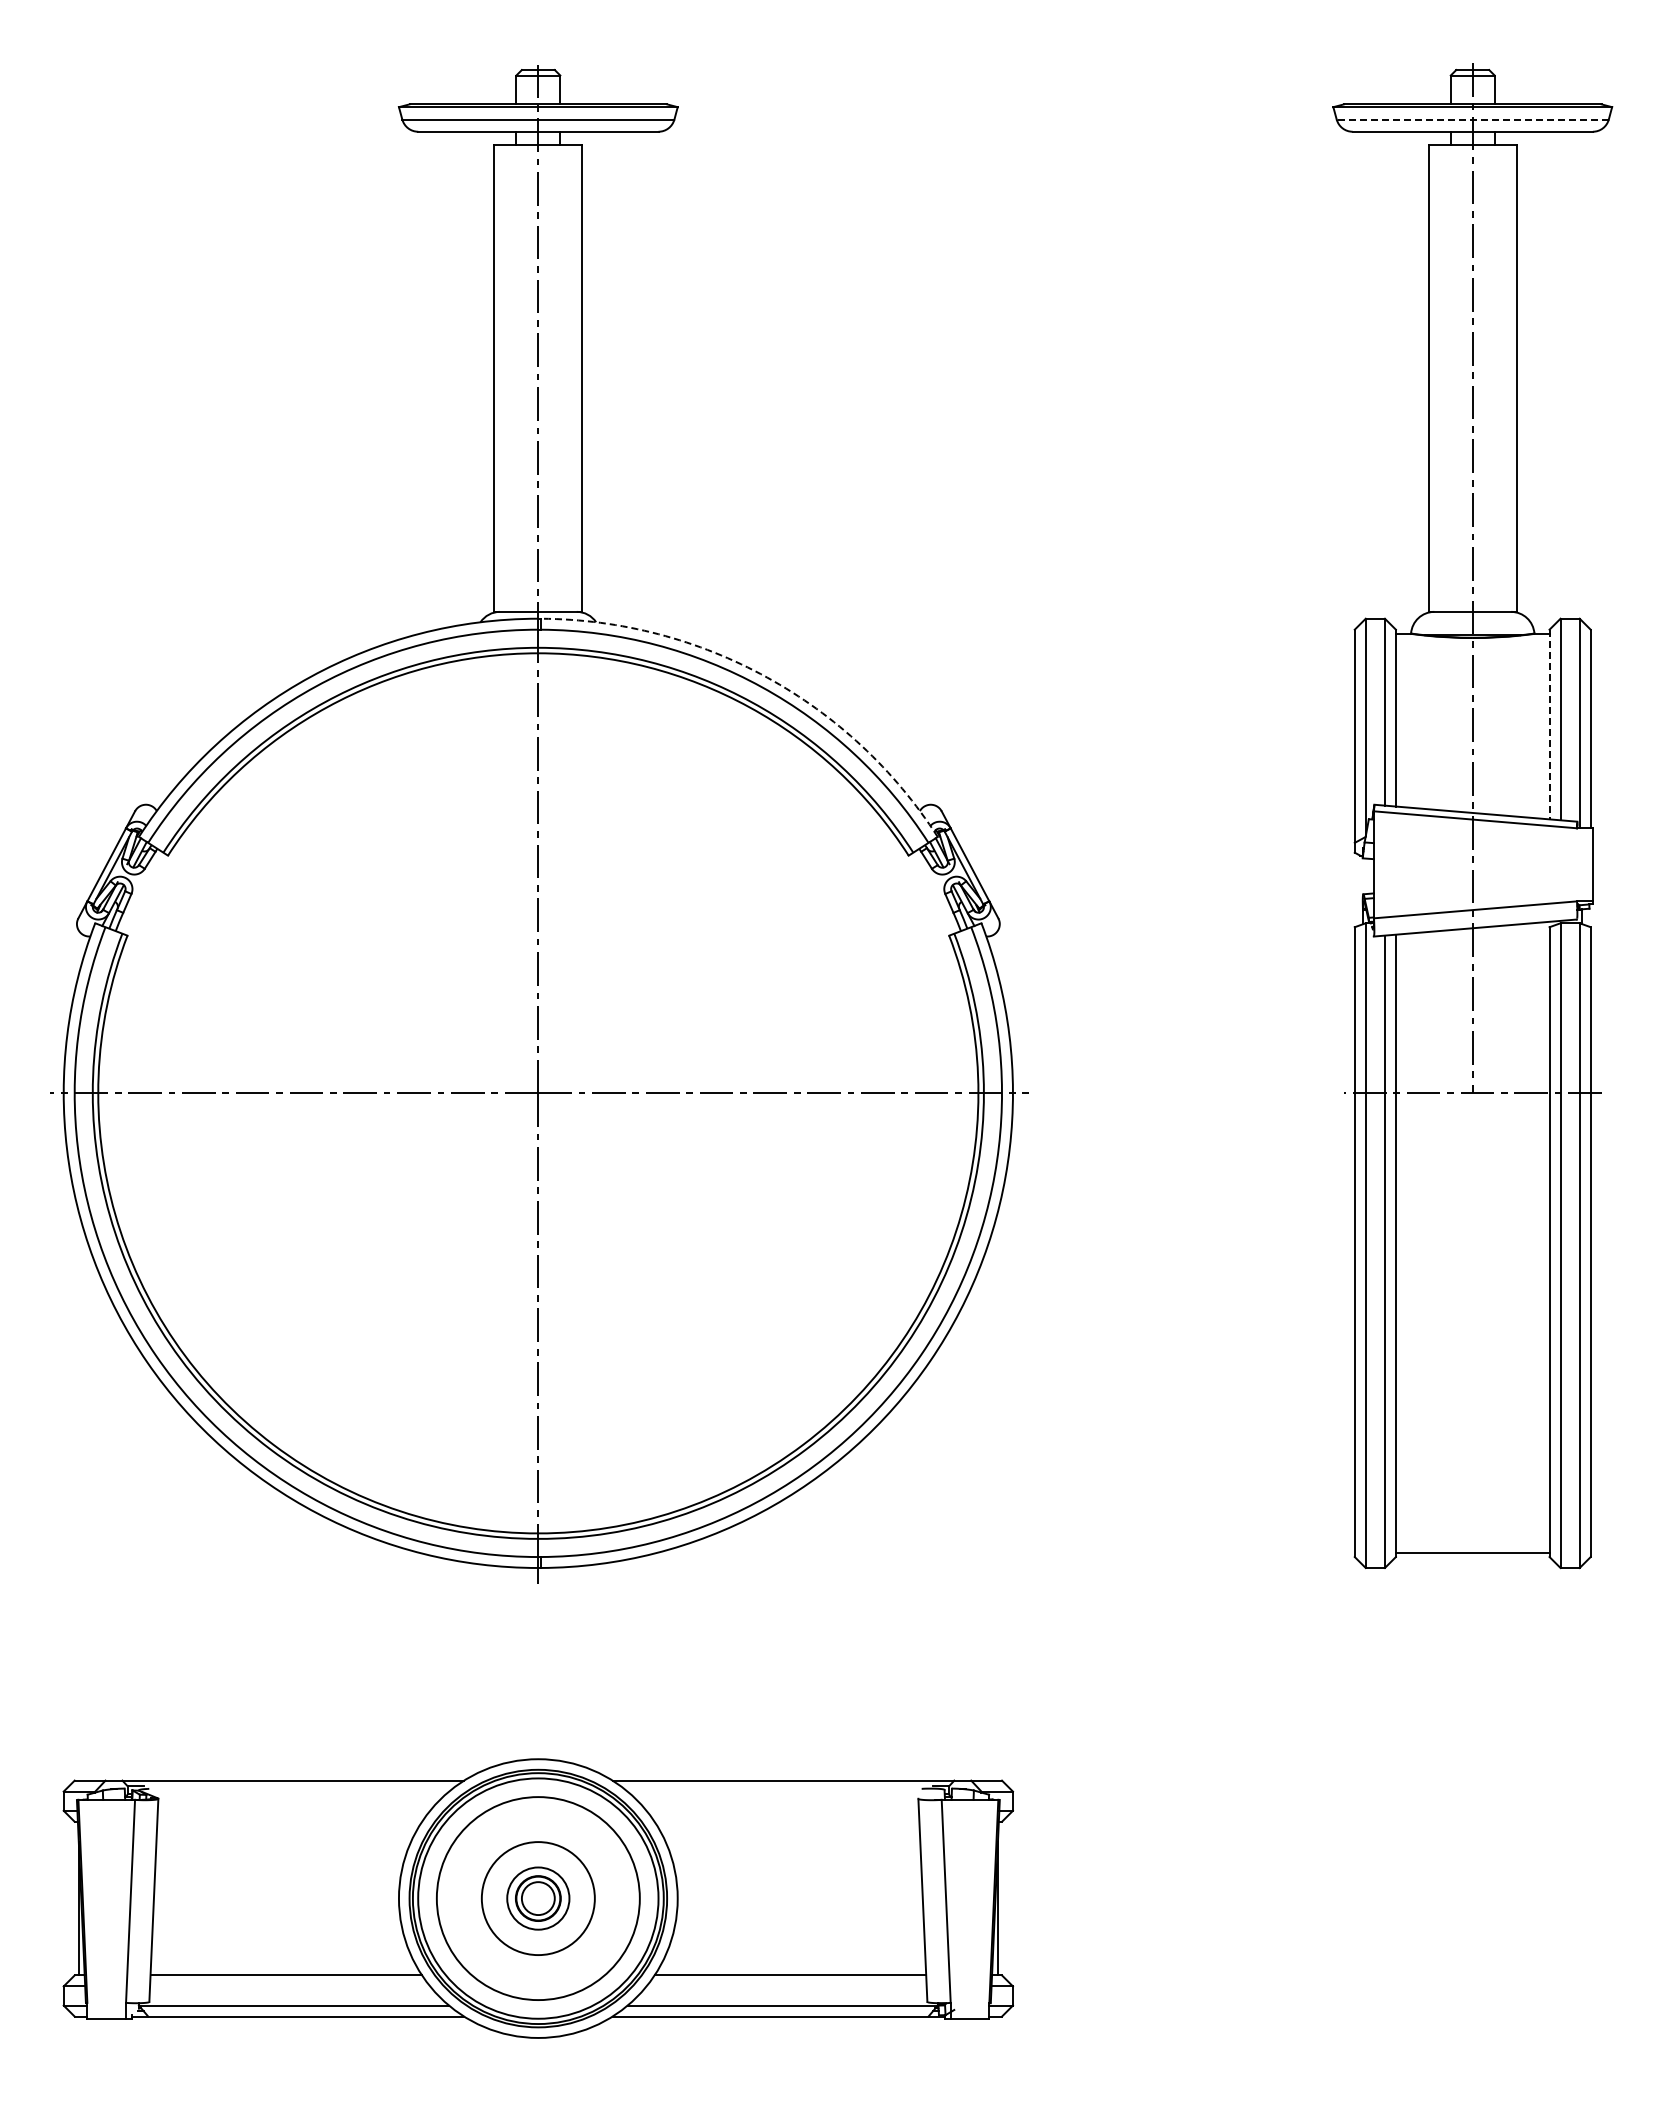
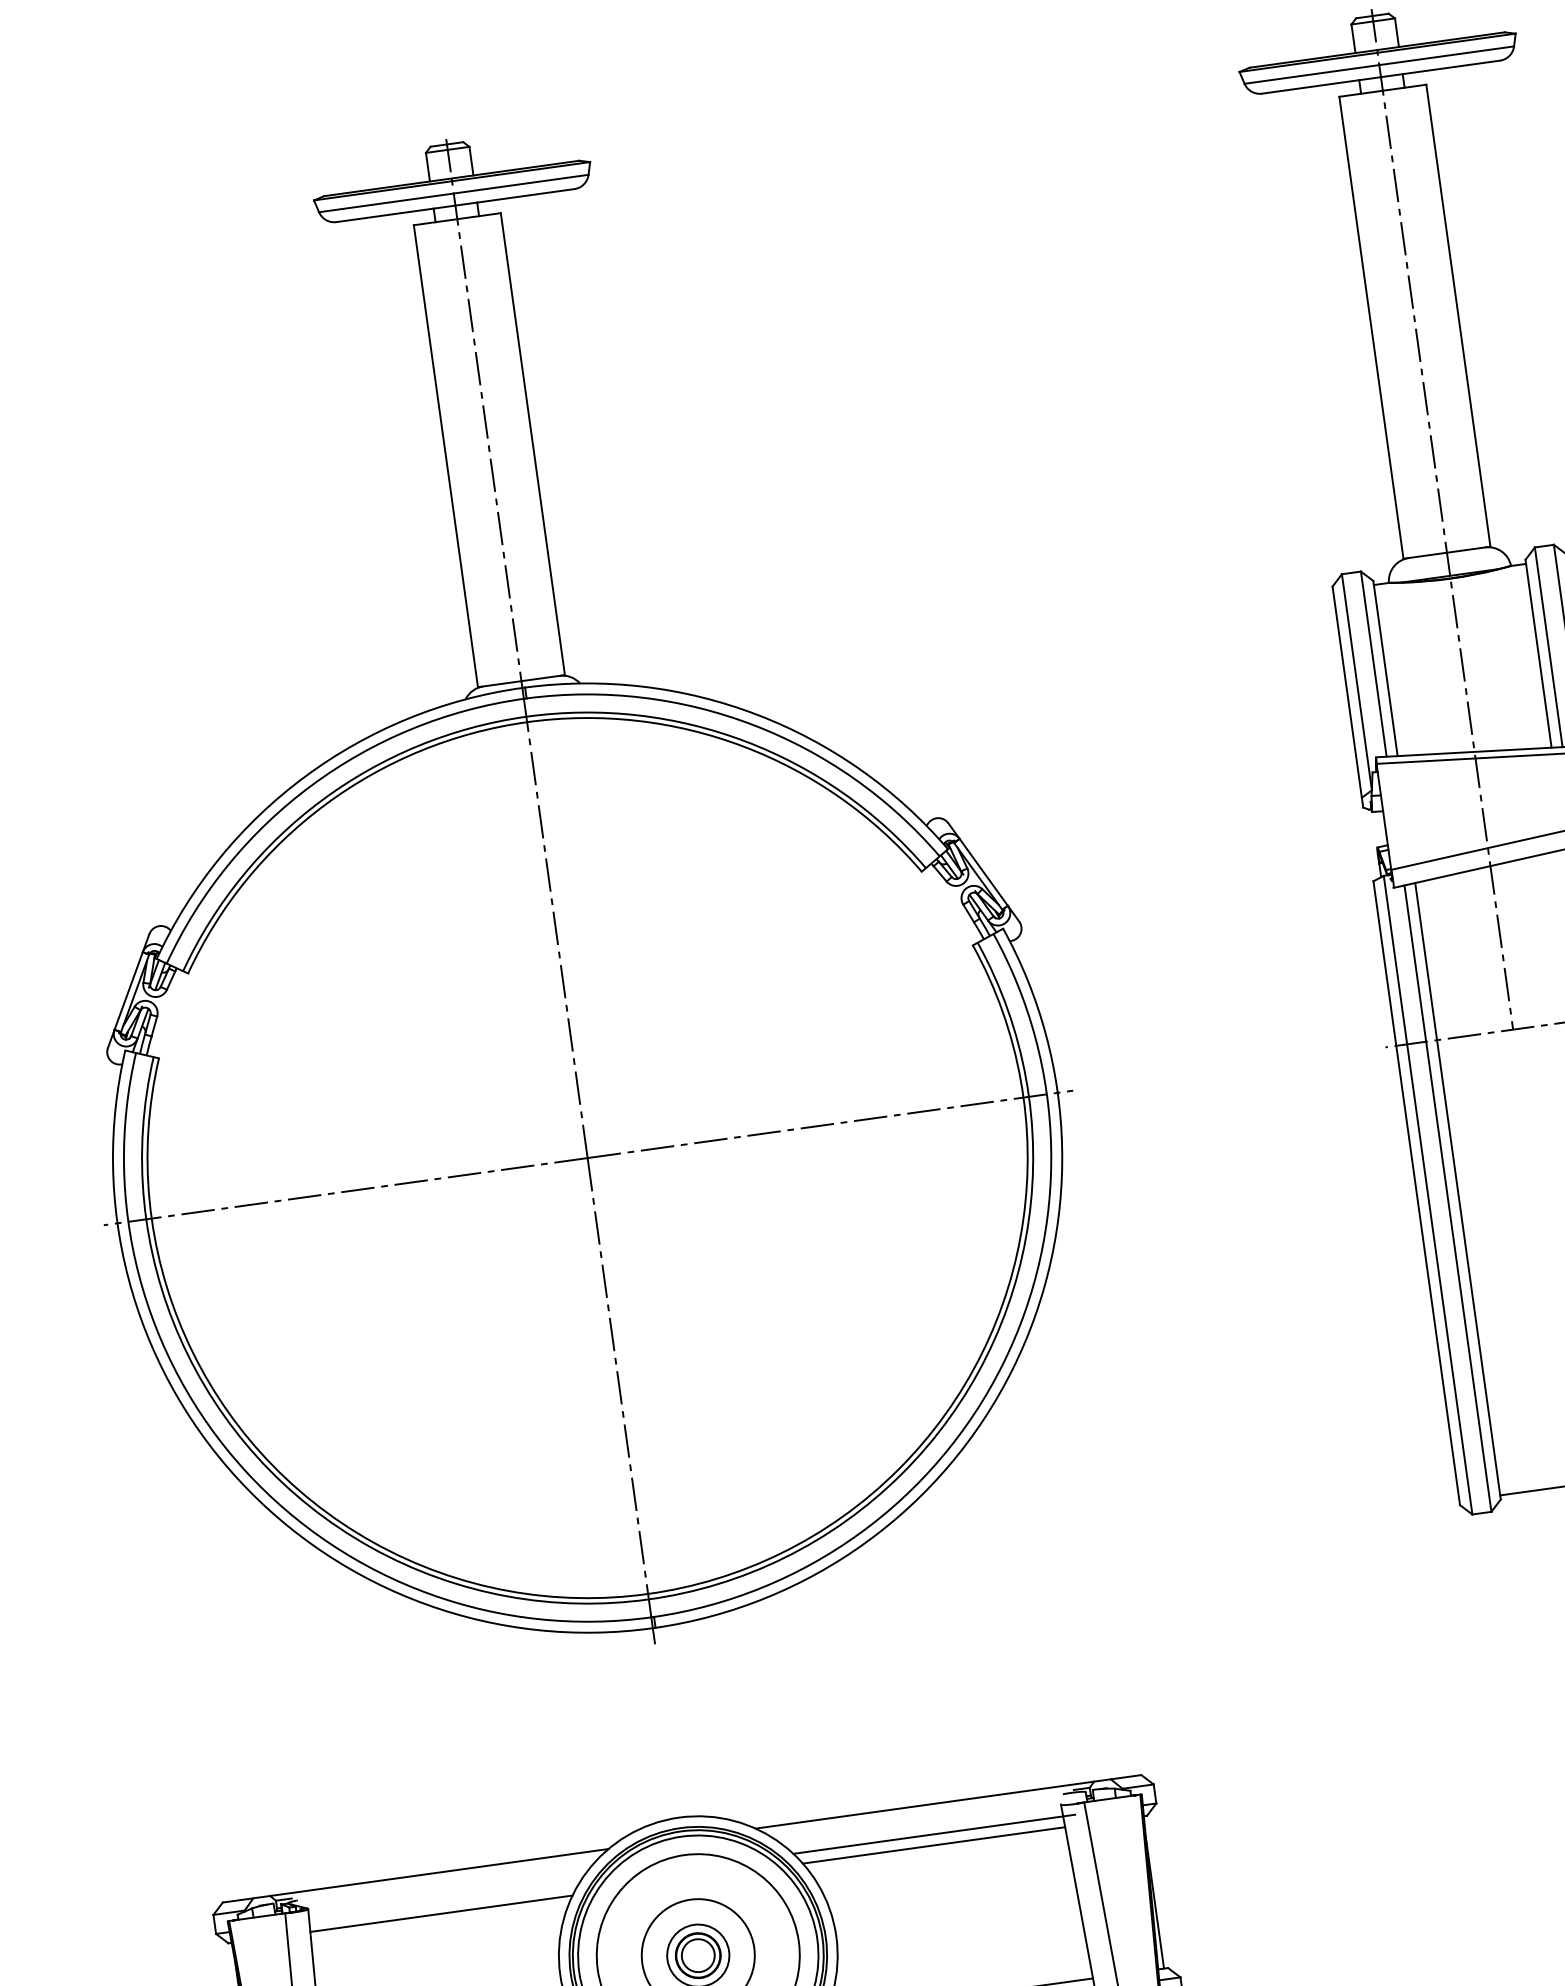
line: (1472, 119) -> (1379, 65), dashed -> solid
arc: (767, 677) -> (757, 714), dashed -> solid
line: (1549, 724) -> (1538, 653), dashed -> solid
line: (788, 1810) -> (933, 1834), added
line: (289, 1821) -> (441, 1913), added
line: (786, 1821) -> (933, 1845), added

